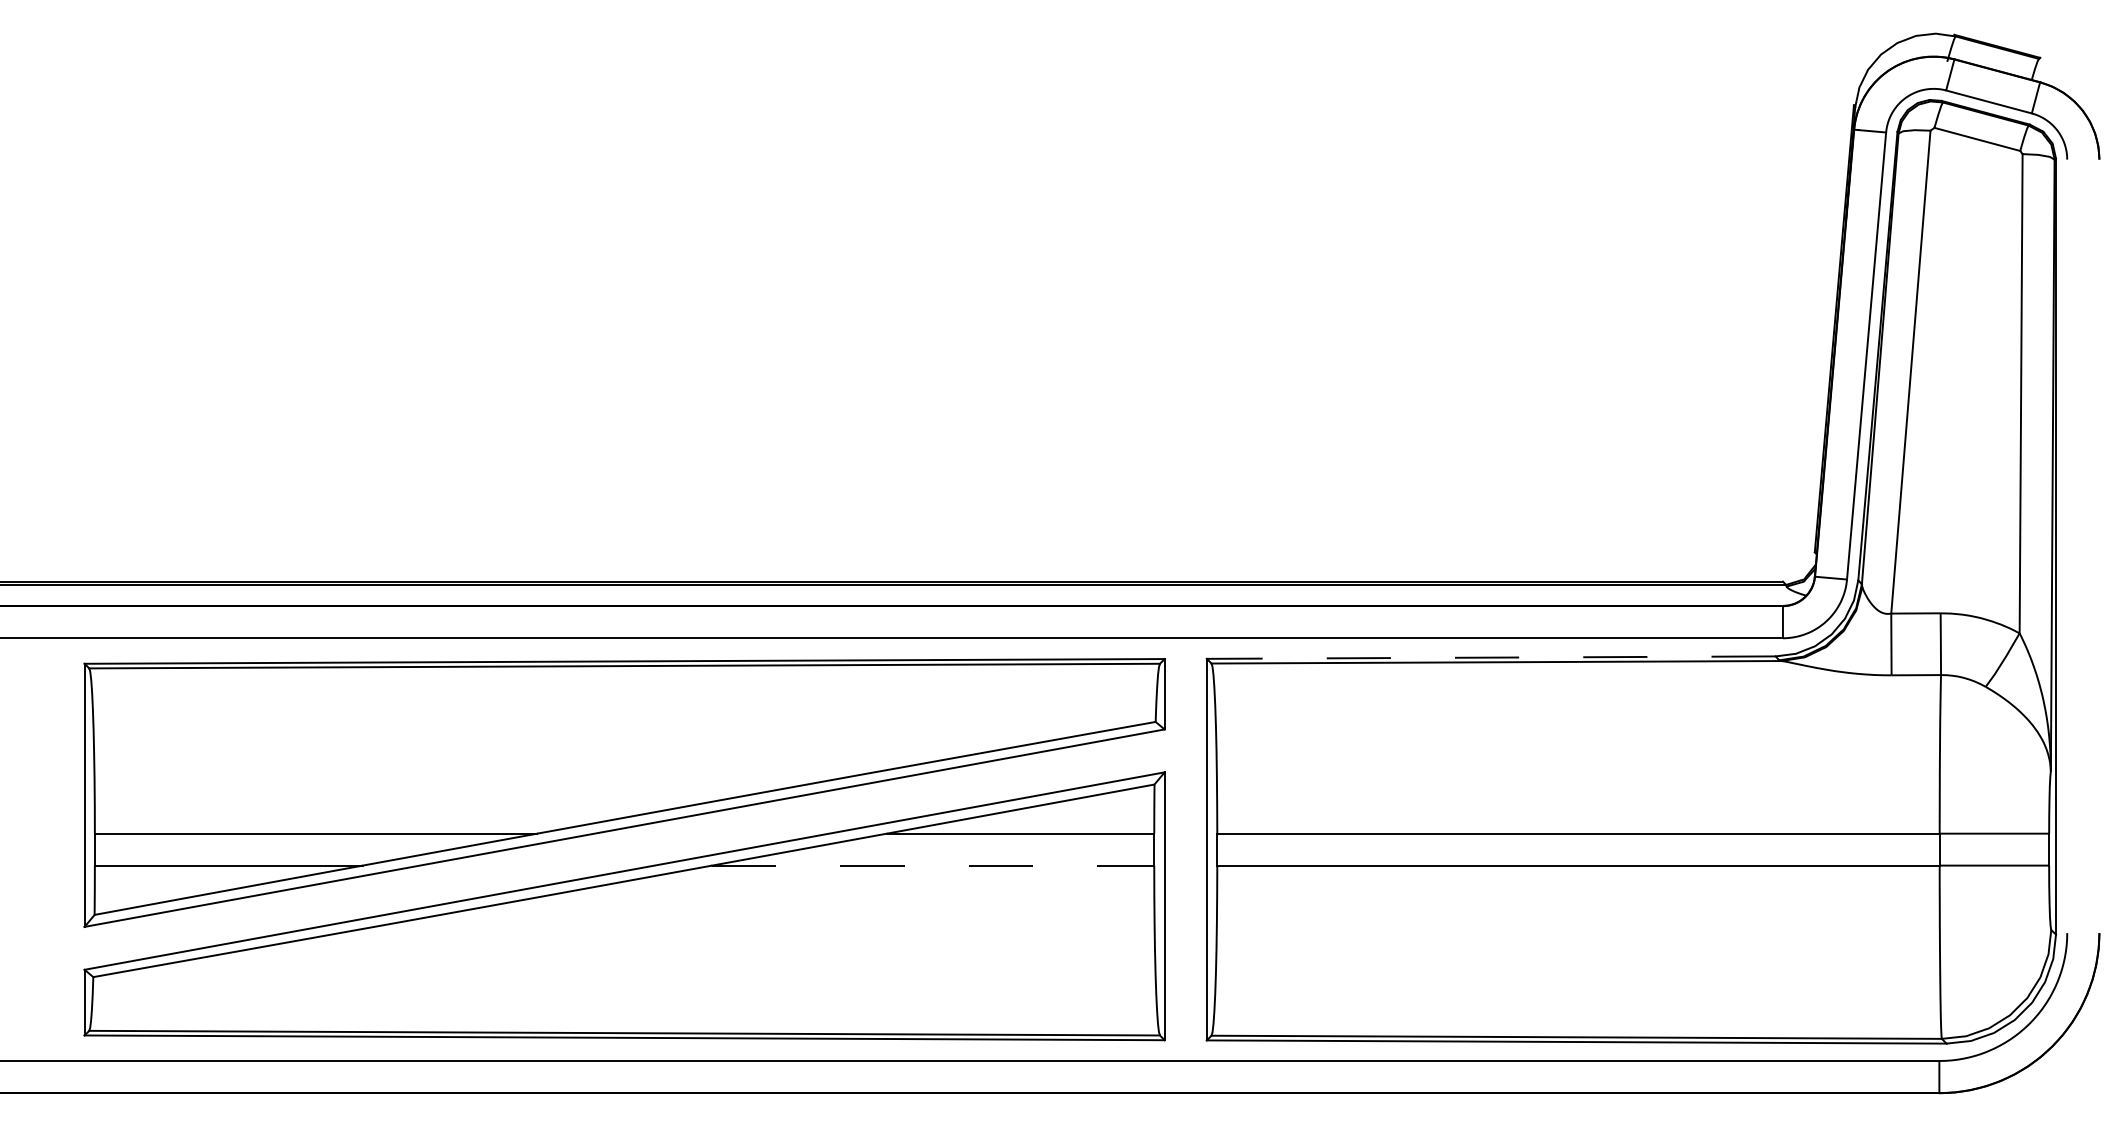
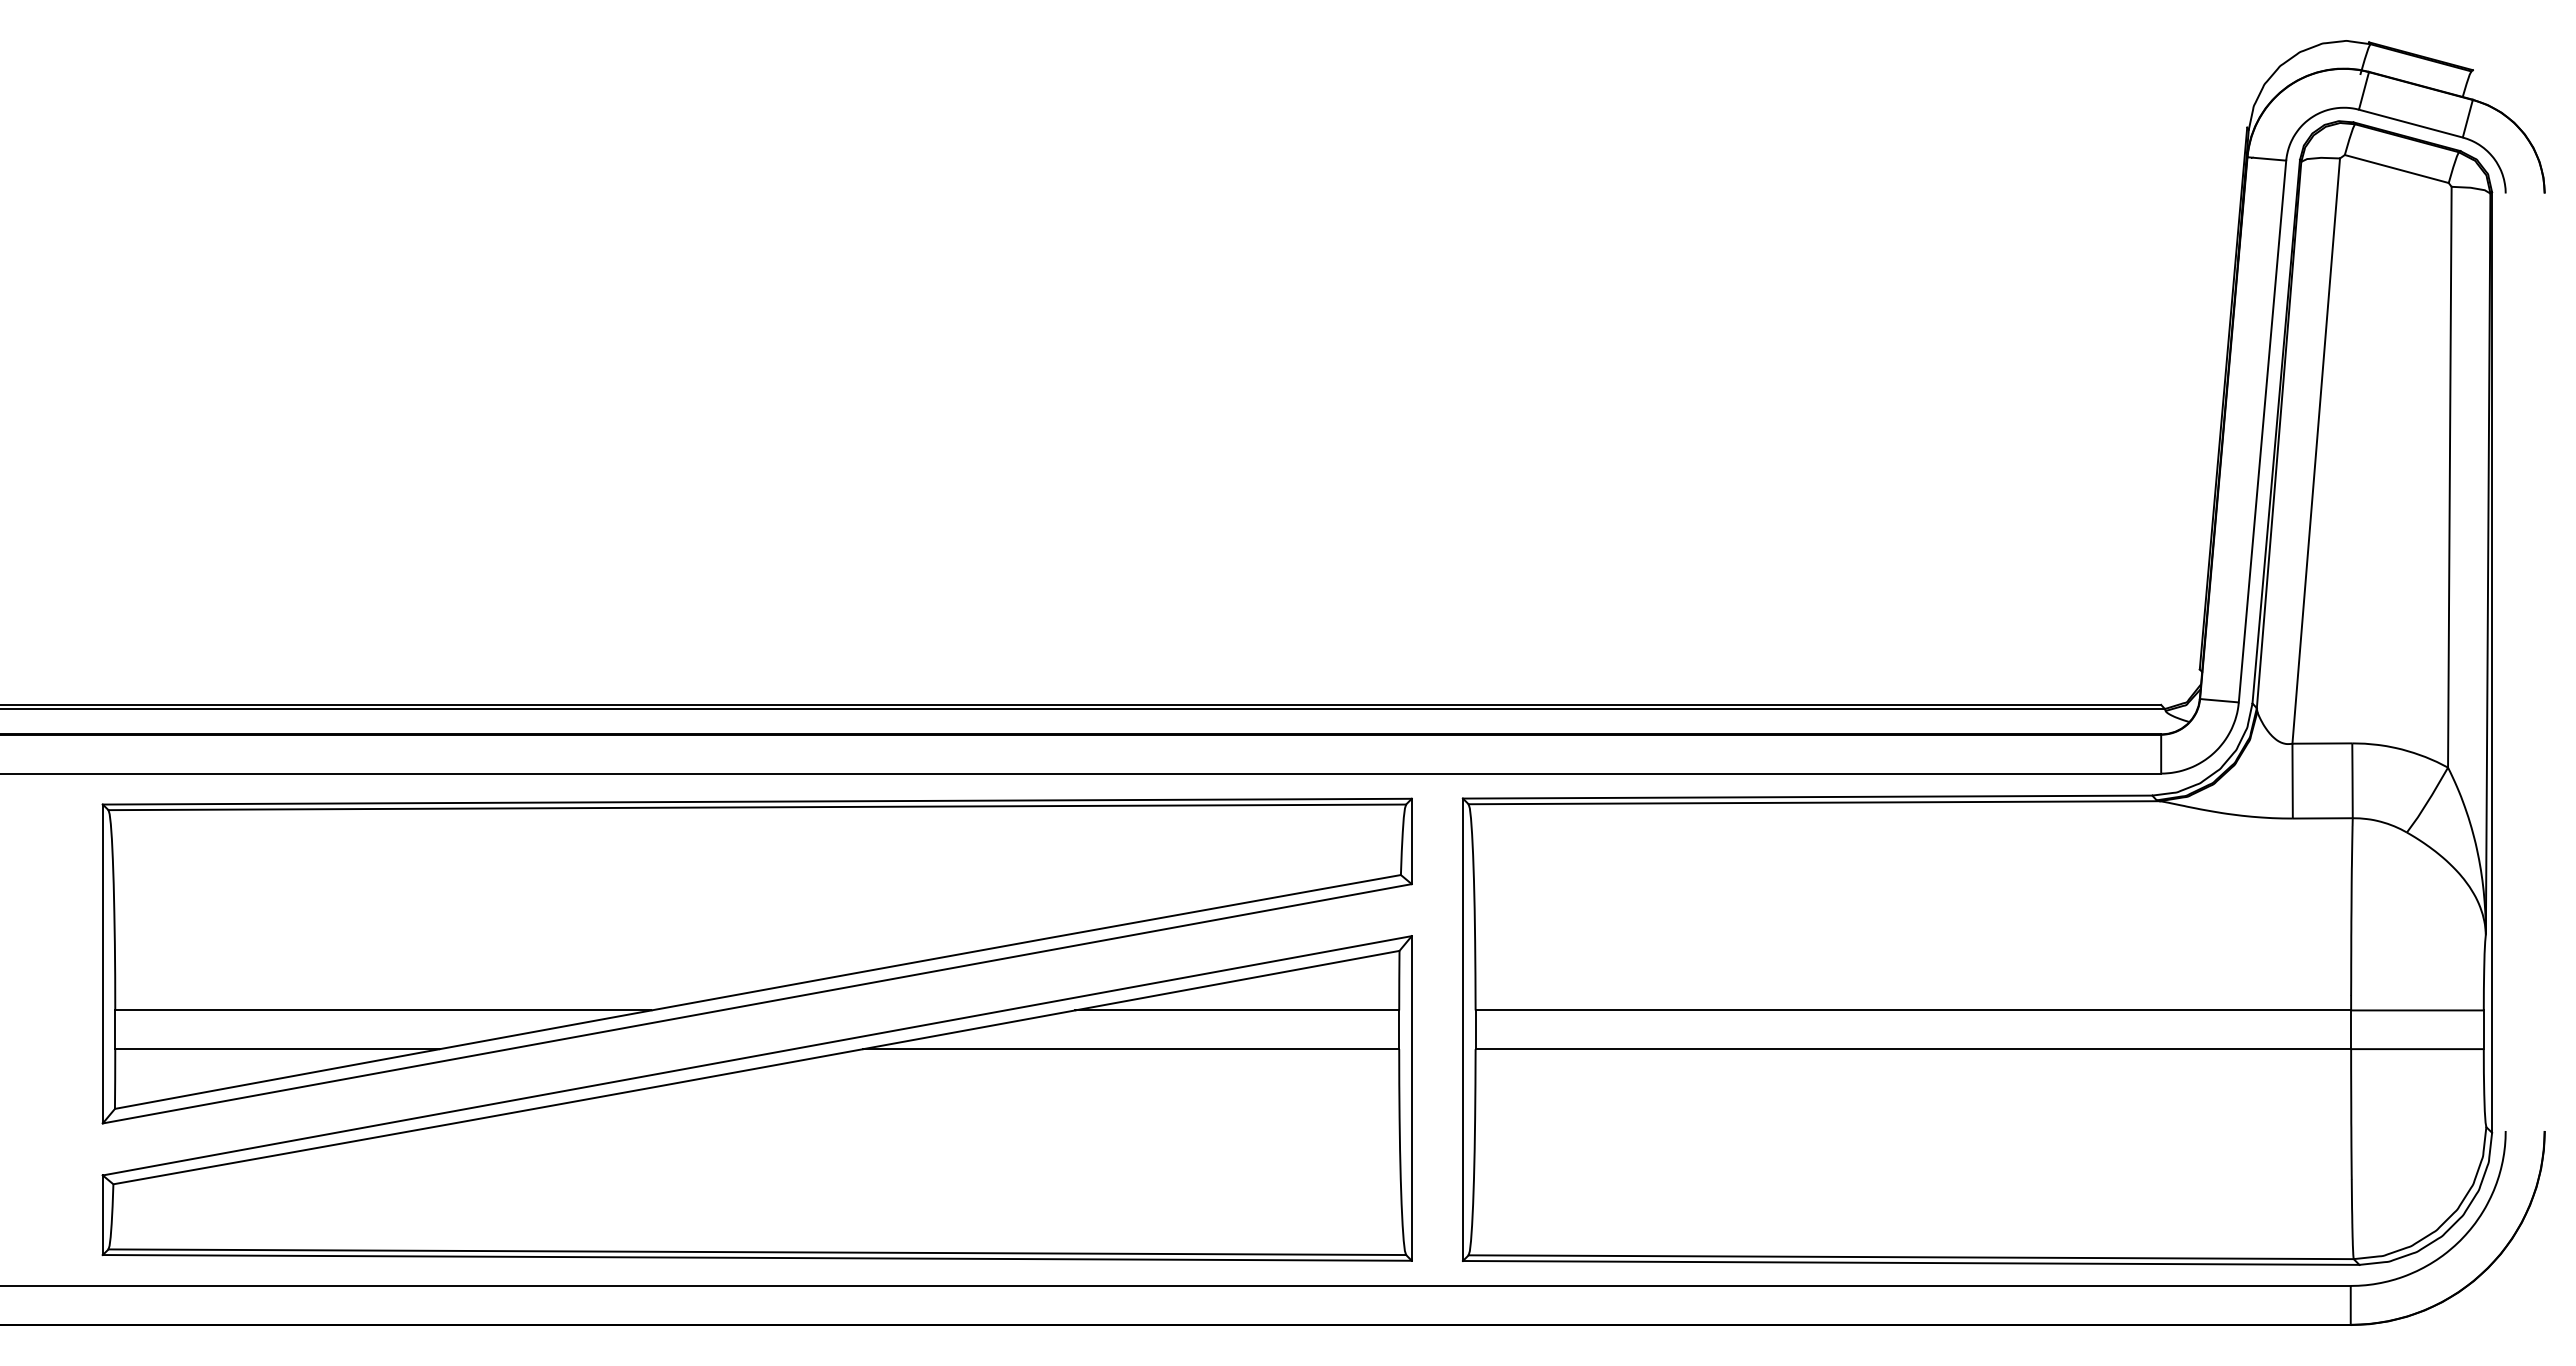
line: (1491, 657) -> (1807, 797), dashed -> solid
line: (933, 865) -> (1131, 1049), dashed -> solid

